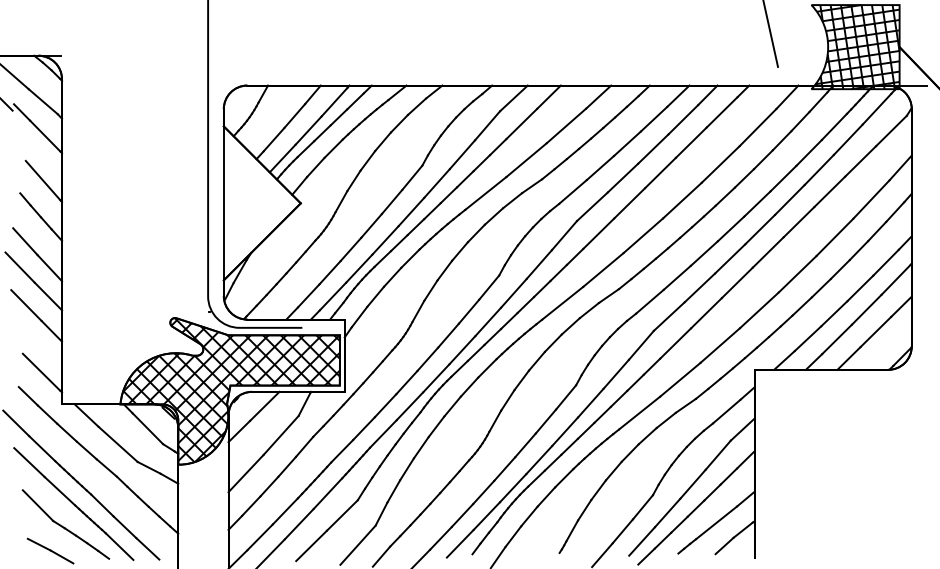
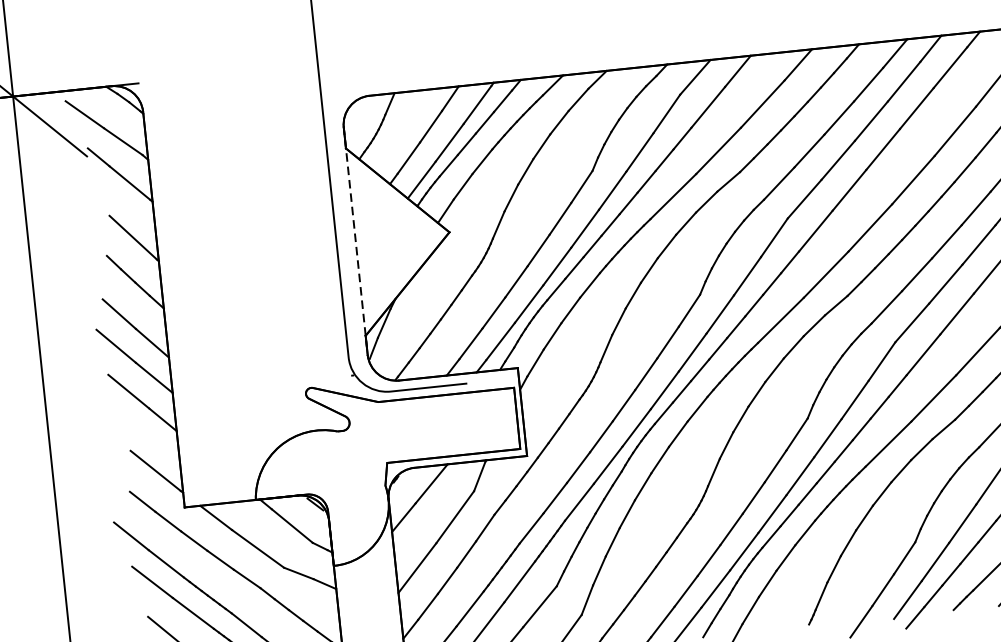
line: (223, 199) -> (354, 237), solid -> dashed
hatch: (231, 391) -> (389, 470), removed

